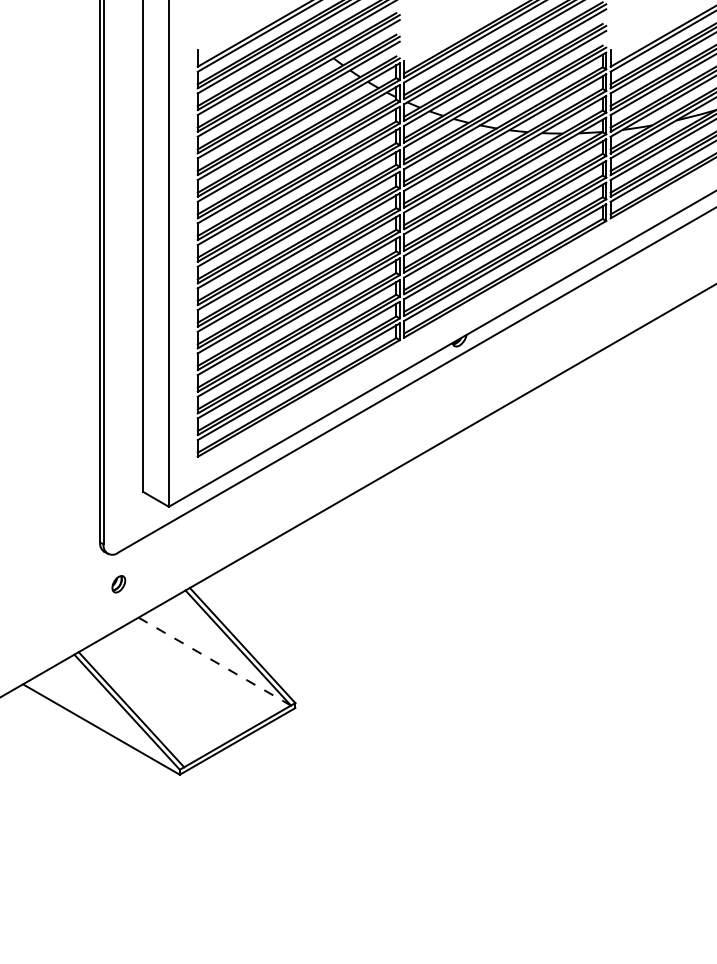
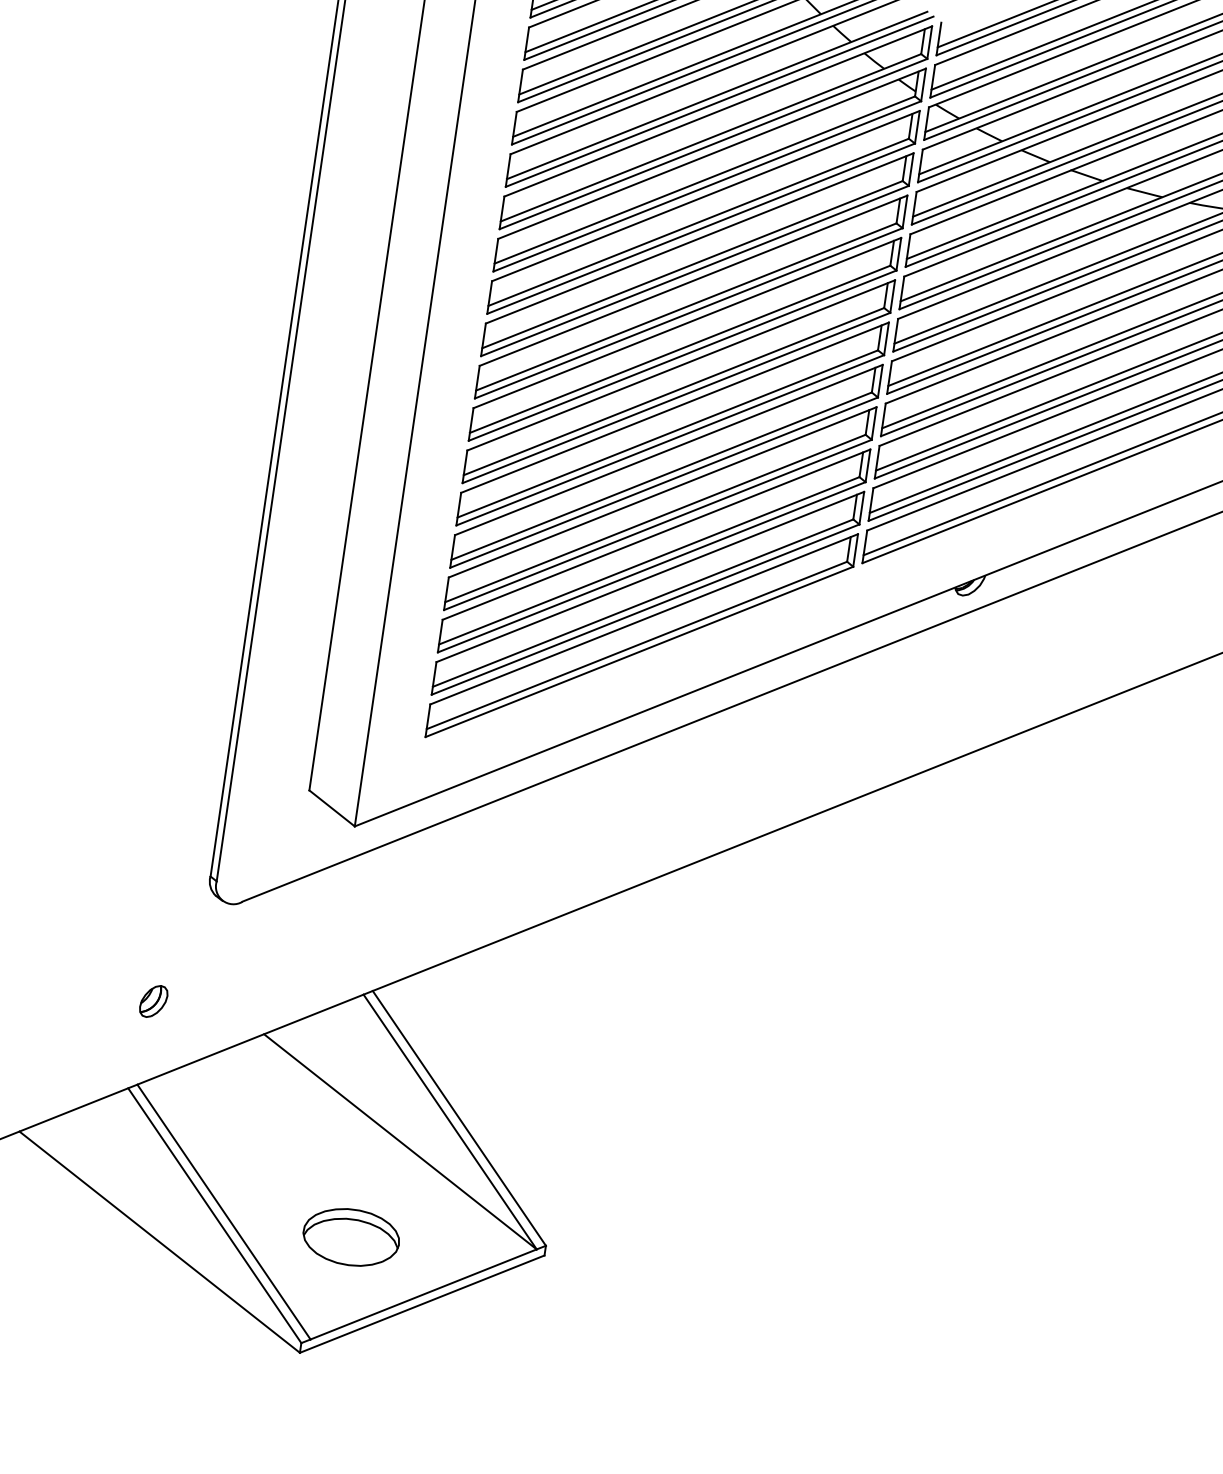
part: (118, 584) -> (153, 1001), moved
line: (214, 661) -> (399, 1141), dashed -> solid
part: (196, 713) -> (349, 1237), added

